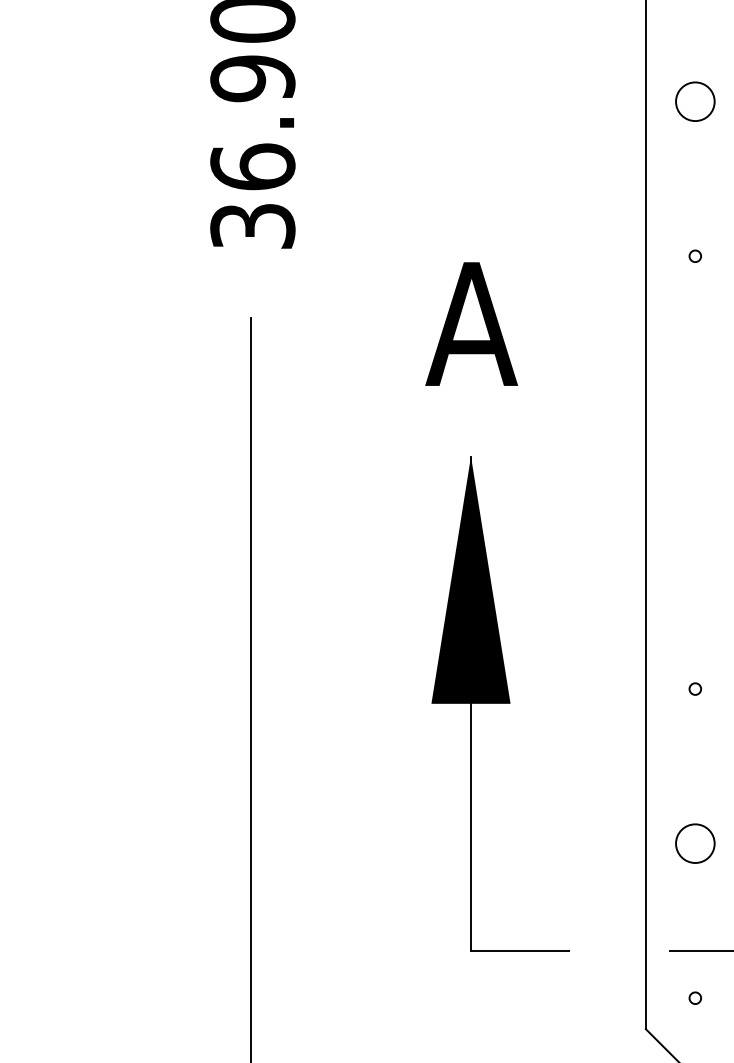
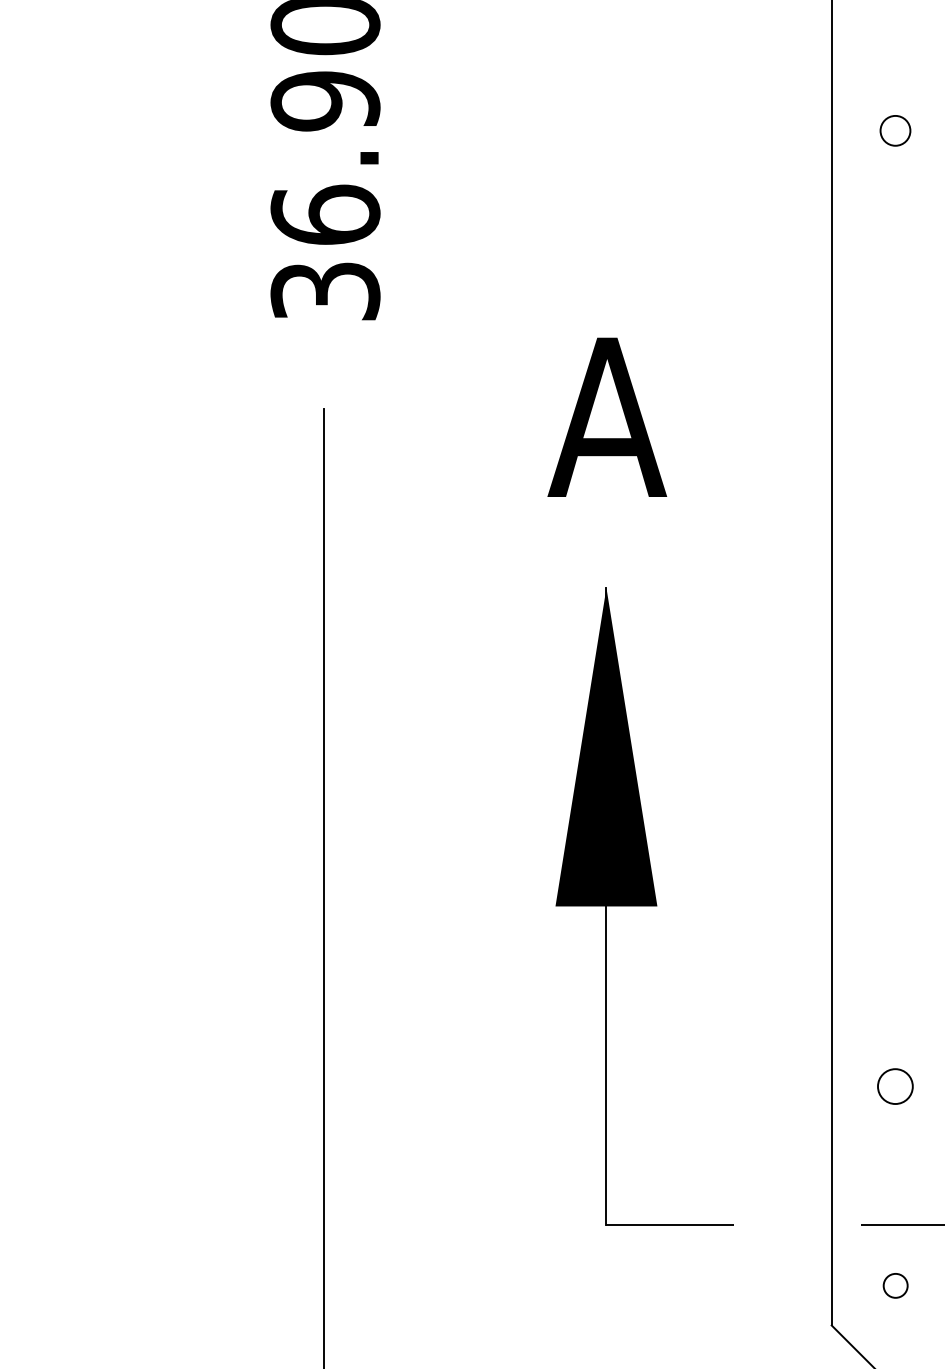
circle: (695, 101) -> (895, 130), size x0.6
circle: (694, 255) -> (894, 329), removed
circle: (694, 688) -> (894, 886), removed
circle: (695, 843) -> (895, 1086), size x0.7
circle: (694, 997) -> (894, 1284), size x1.6

